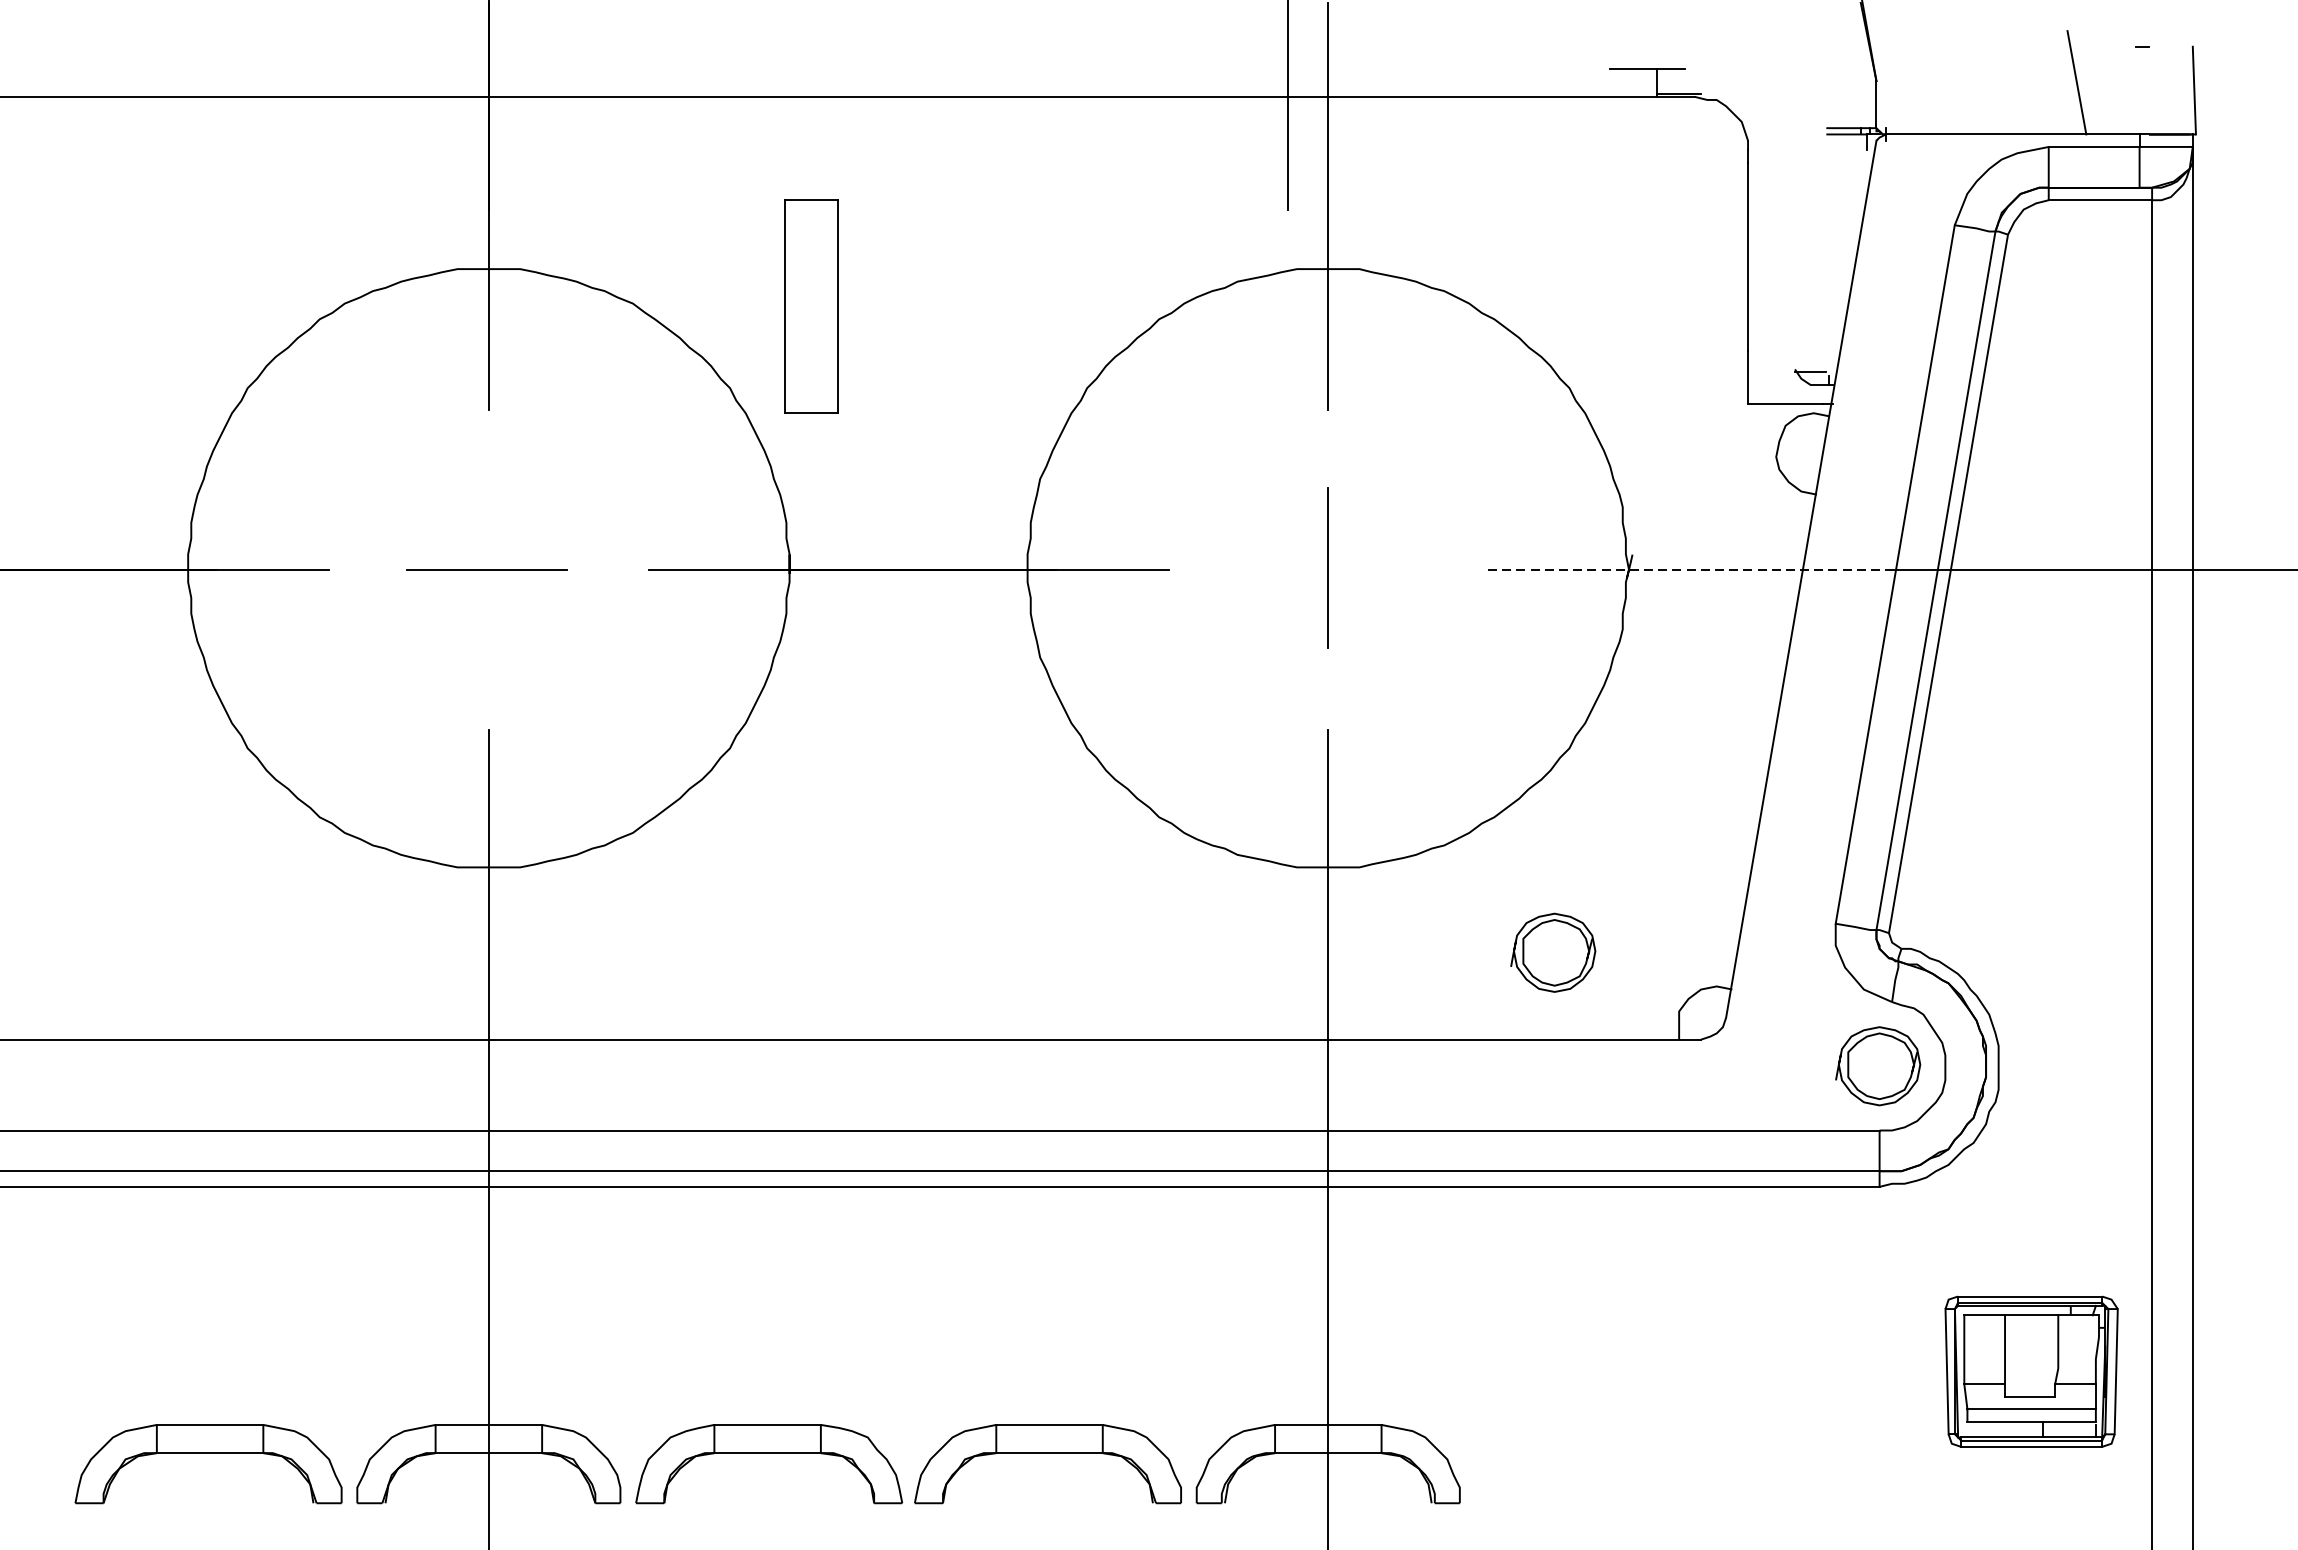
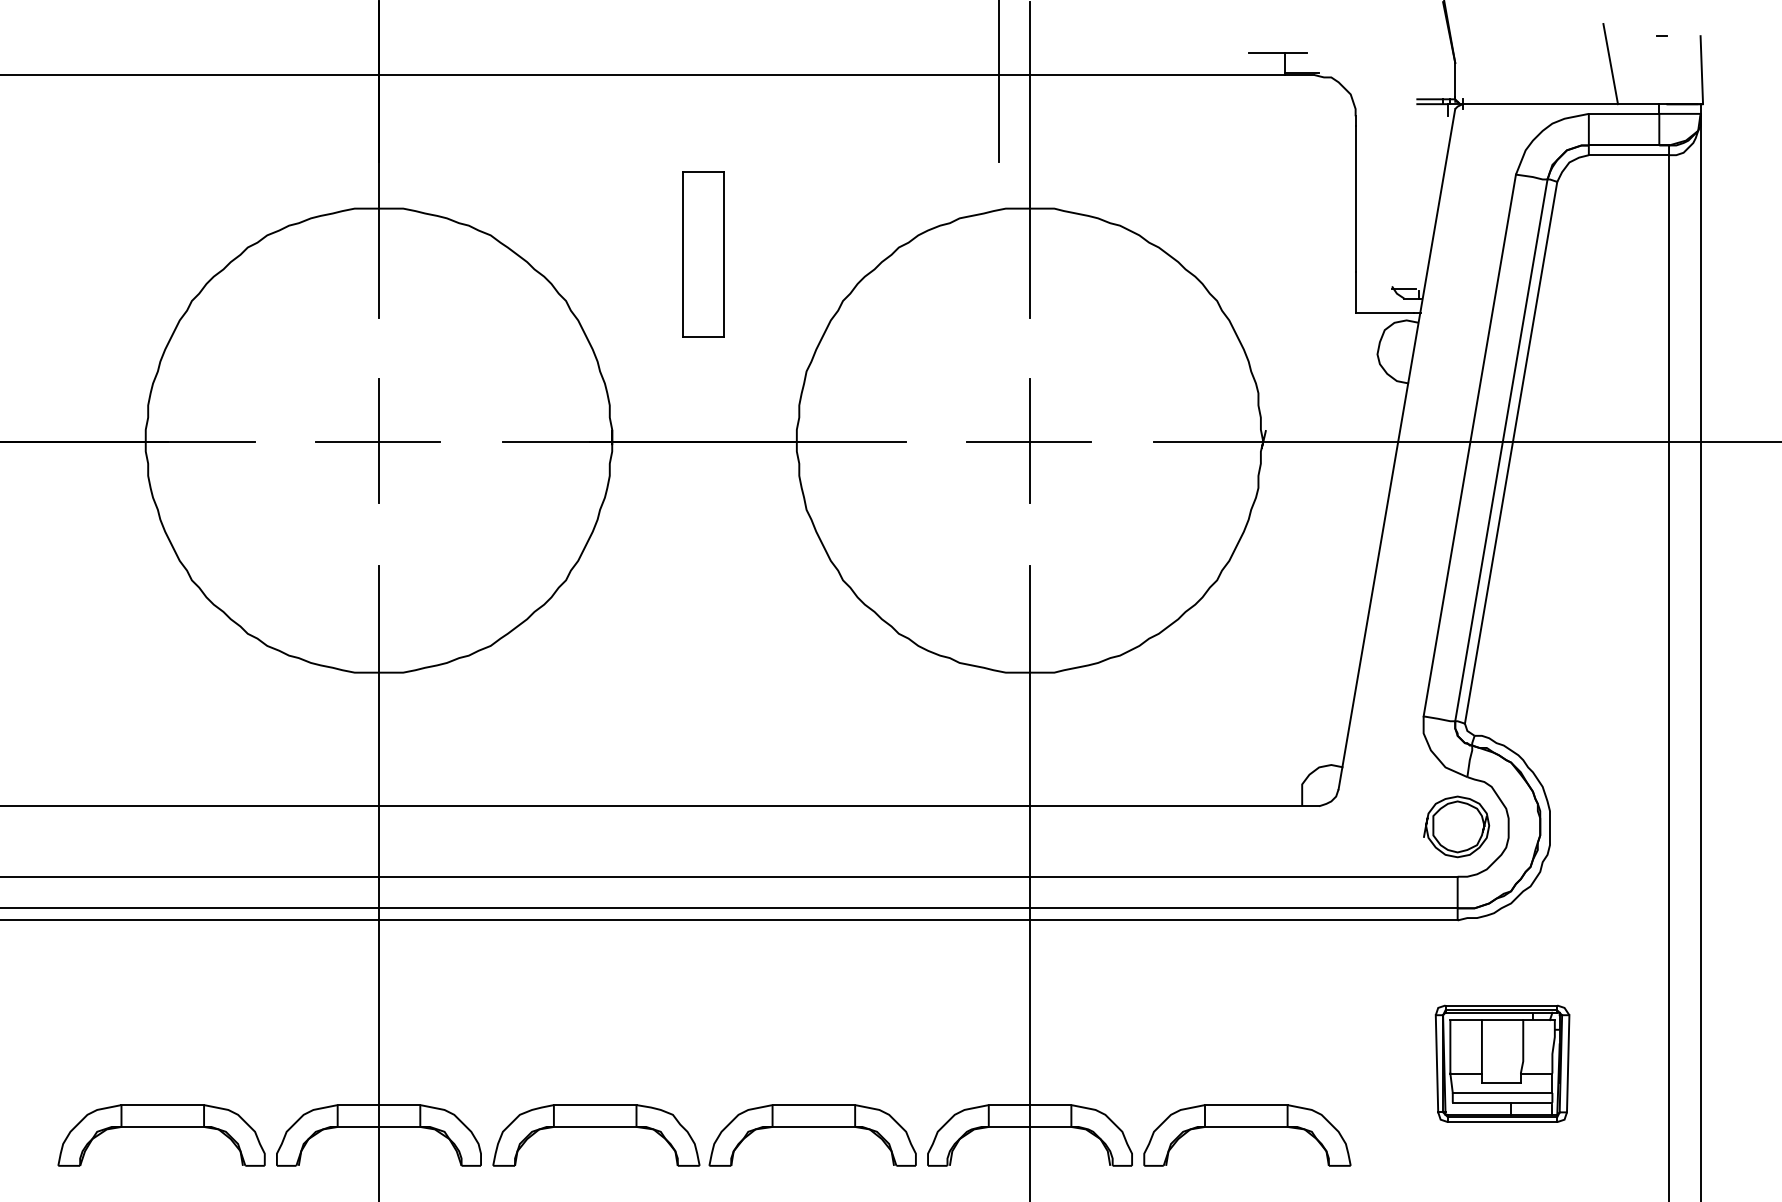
part: (811, 306) -> (703, 254), moved
line: (488, 568) -> (378, 440), added
line: (1326, 569) -> (1028, 441), added
line: (1691, 569) -> (1311, 441), dashed -> solid
part: (1553, 952) -> (1204, 738), removed
part: (2031, 1371) -> (1502, 1063), moved
part: (1608, 1453) -> (1247, 1127), added

